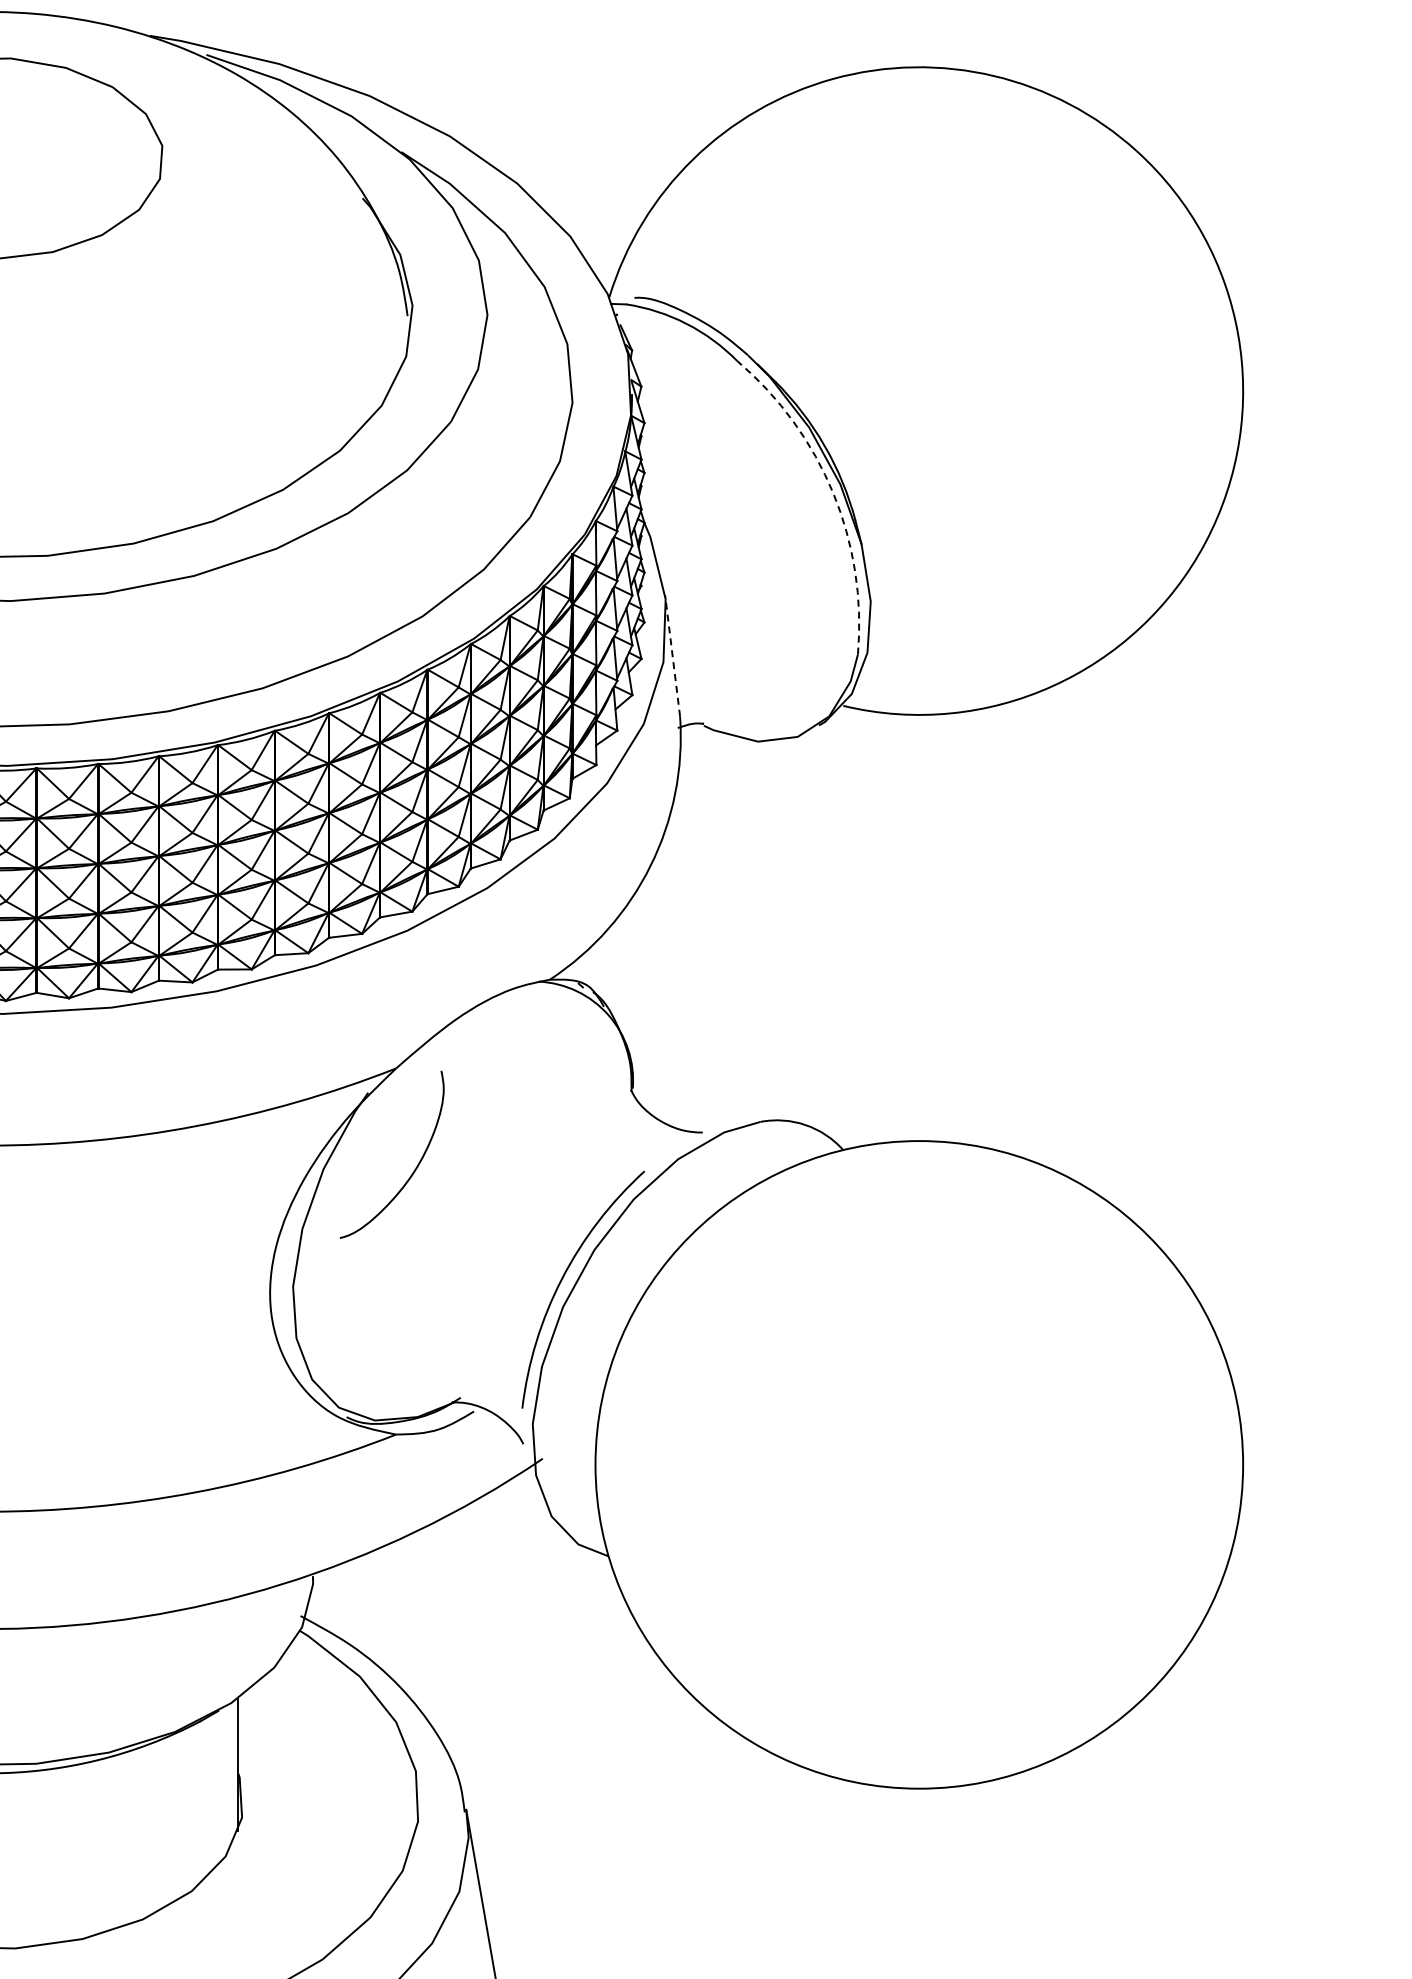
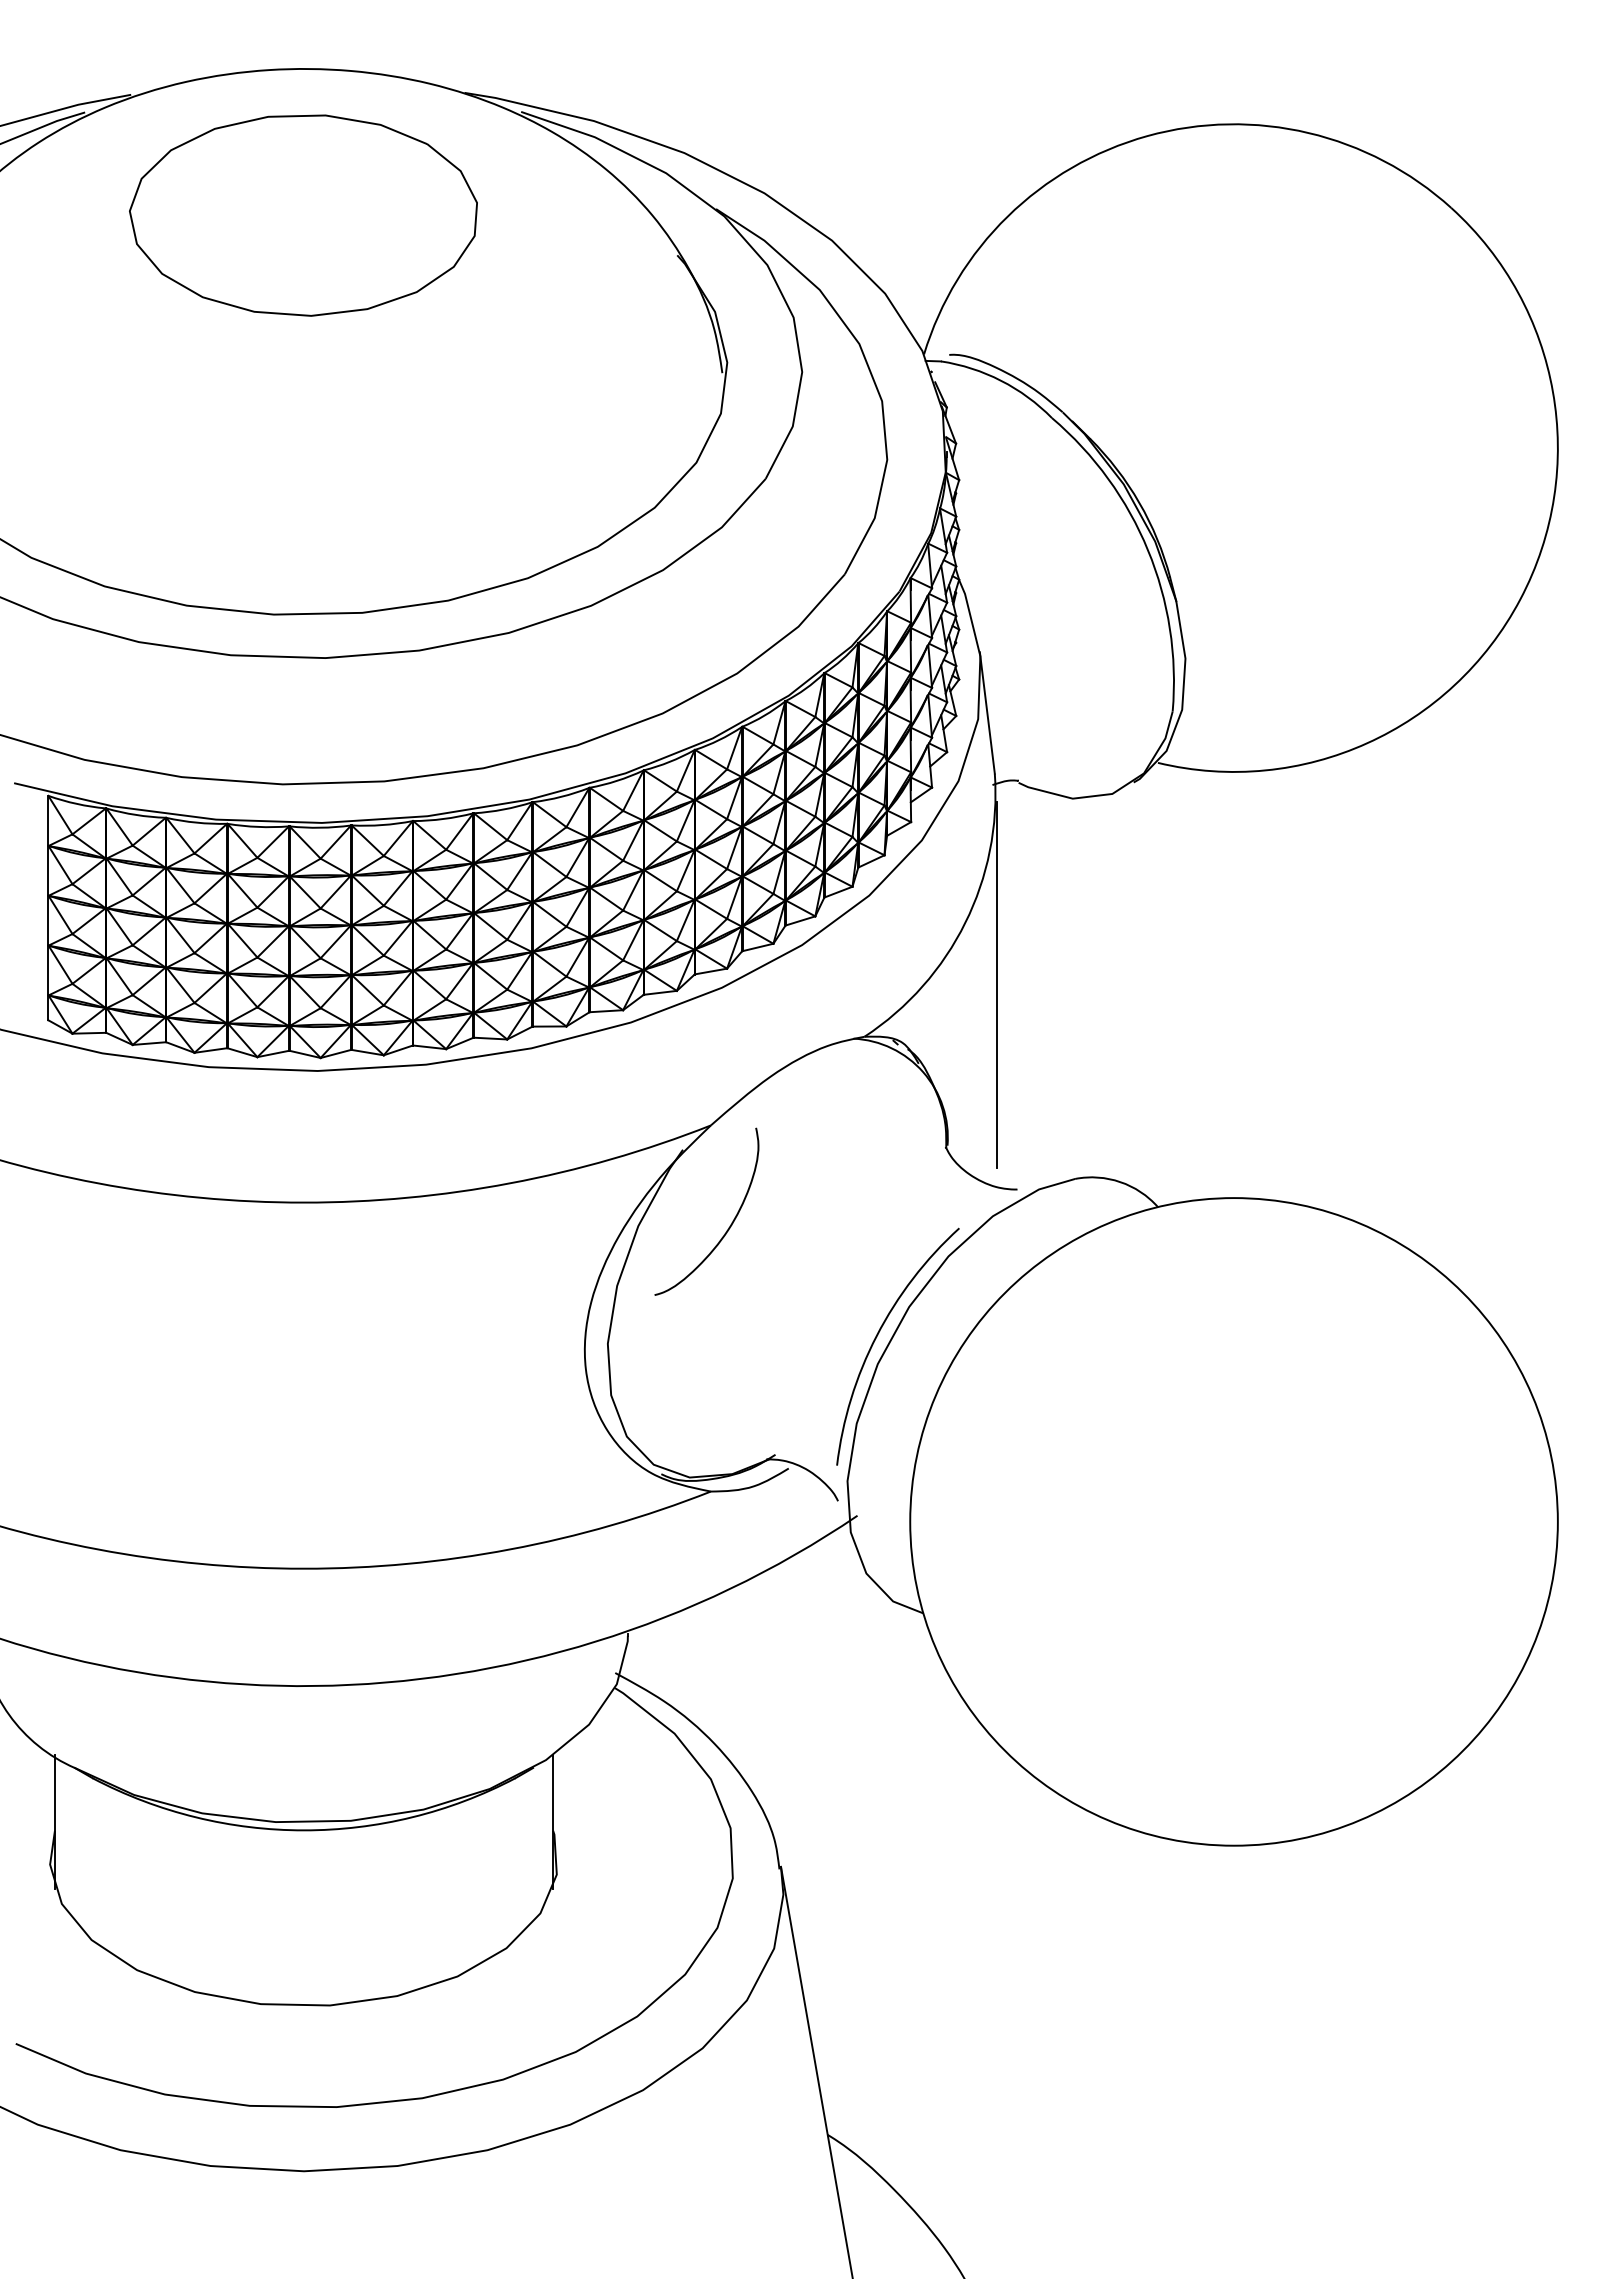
arc: (833, 493) -> (1148, 550), dashed -> solid
line: (672, 655) -> (987, 712), dashed -> solid
line: (681, 927) -> (996, 984), added

